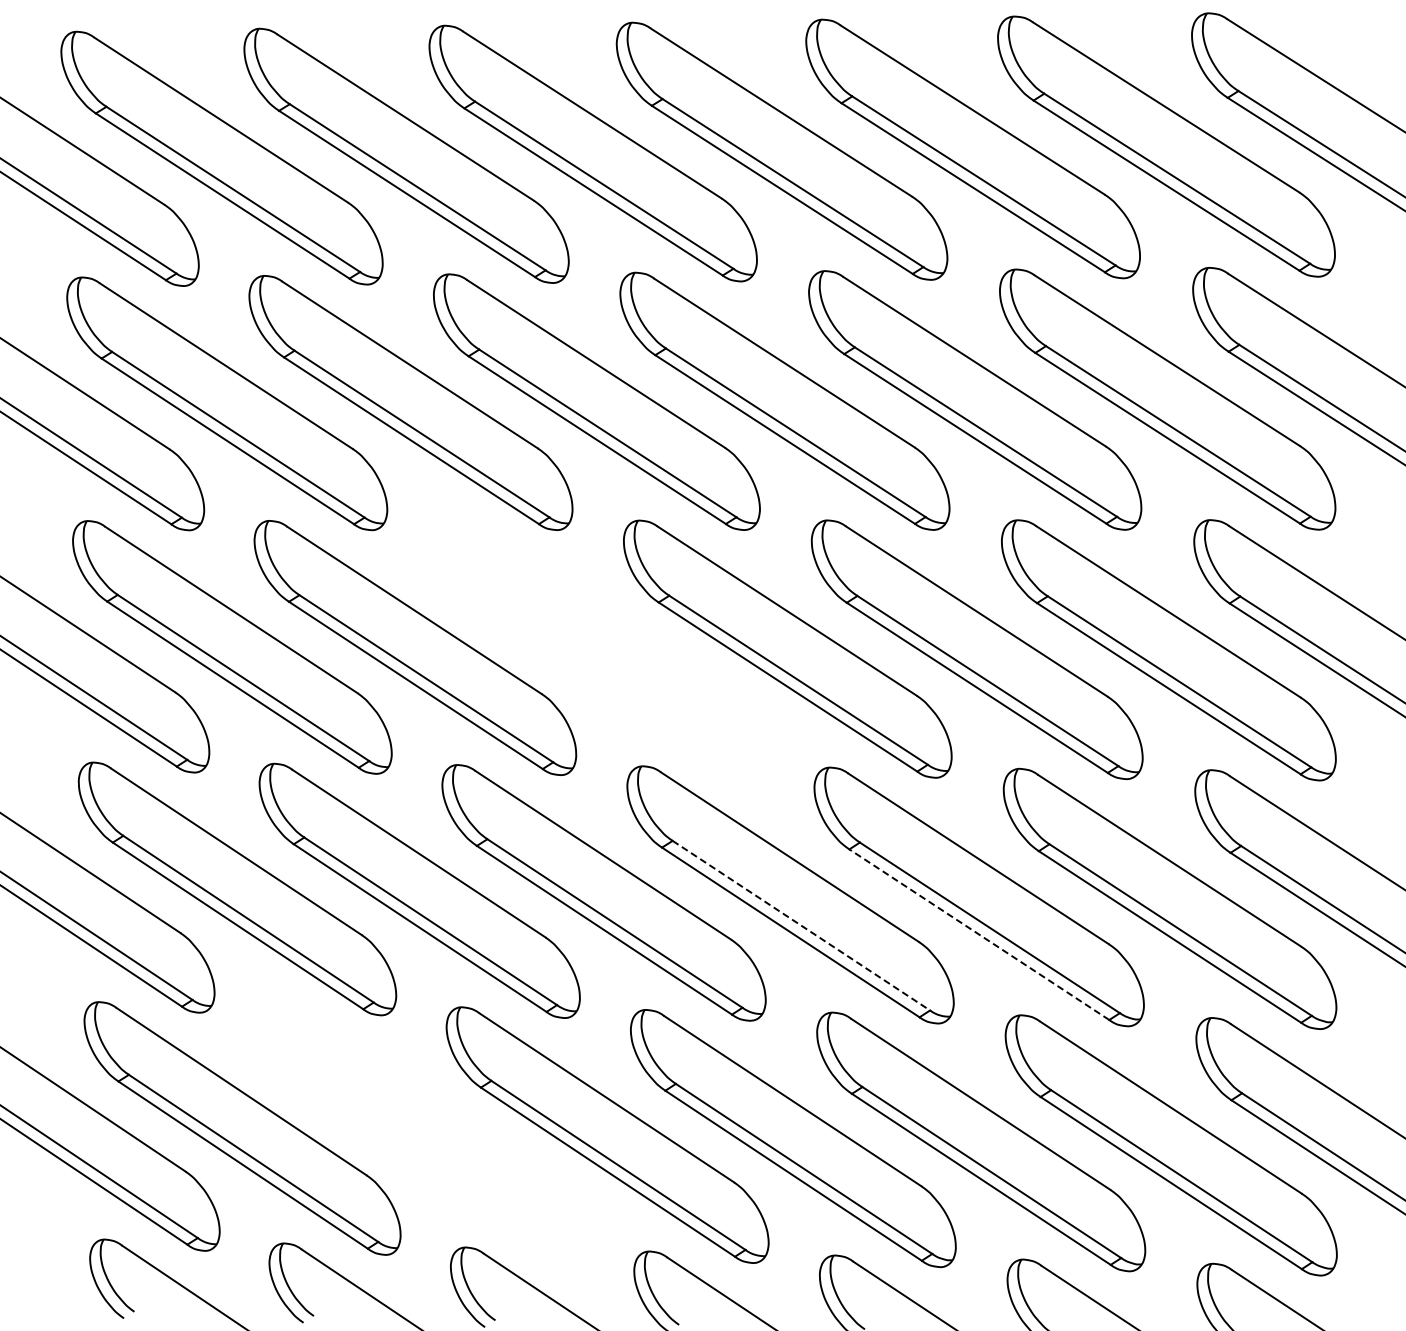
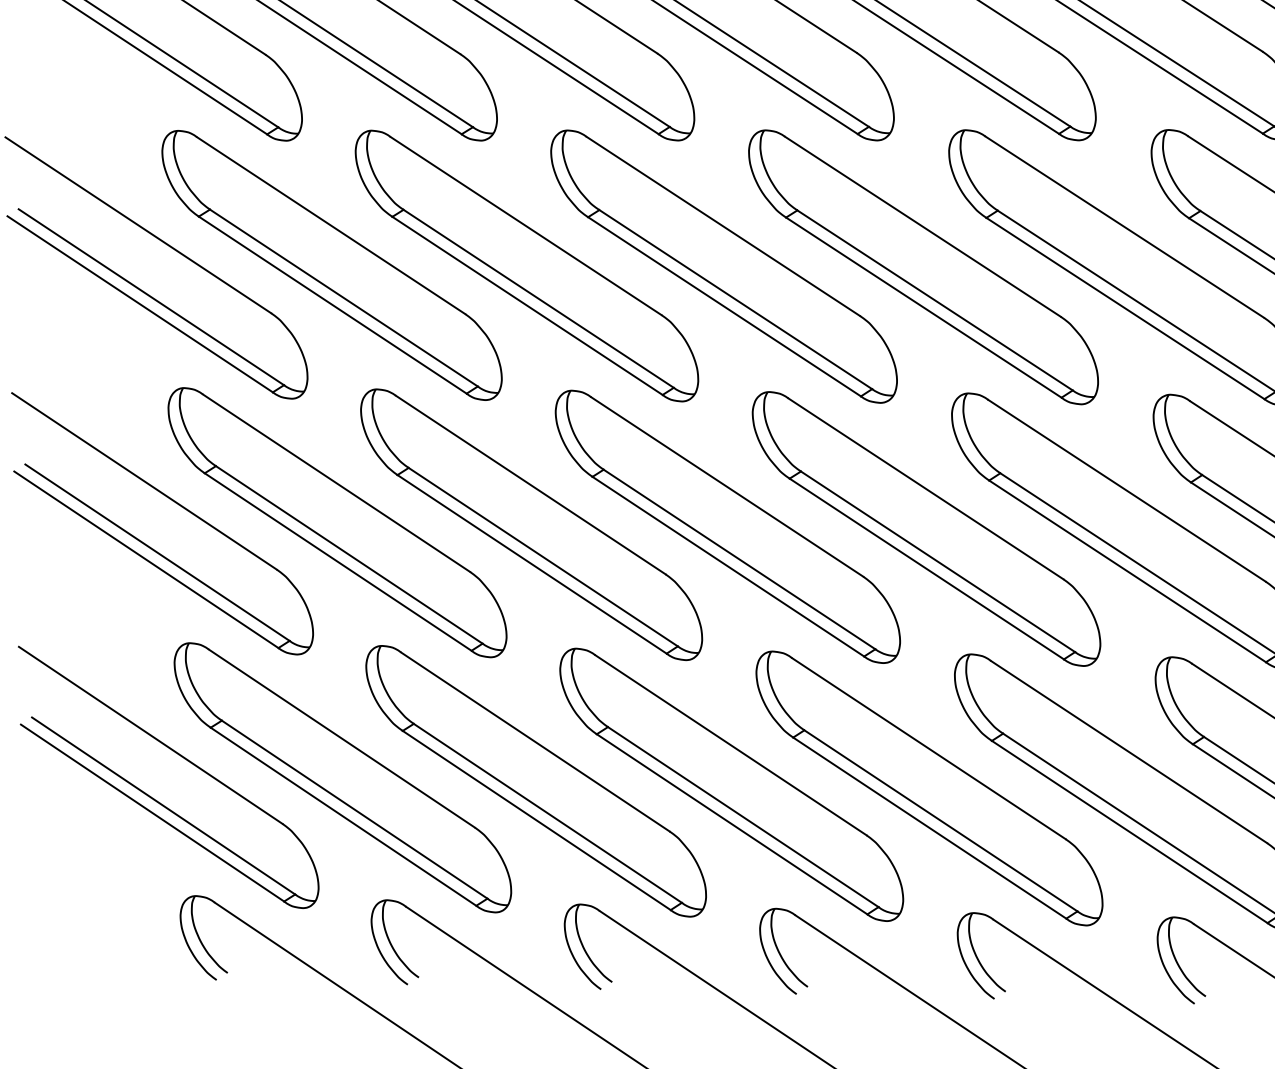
part: (600, 648) -> (724, 266), added
line: (801, 925) -> (938, 561), dashed -> solid
line: (978, 934) -> (1126, 571), dashed -> solid
part: (423, 1131) -> (535, 780), added

